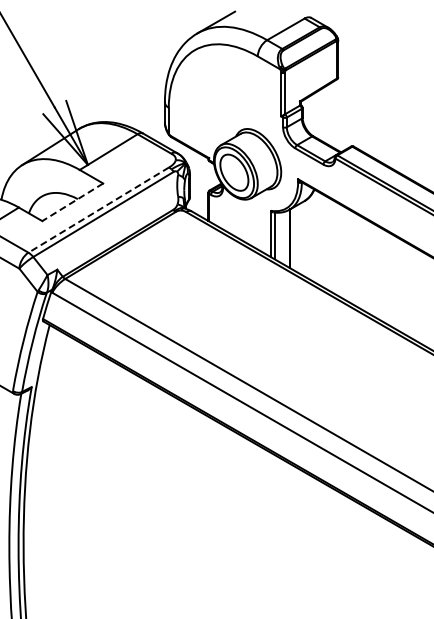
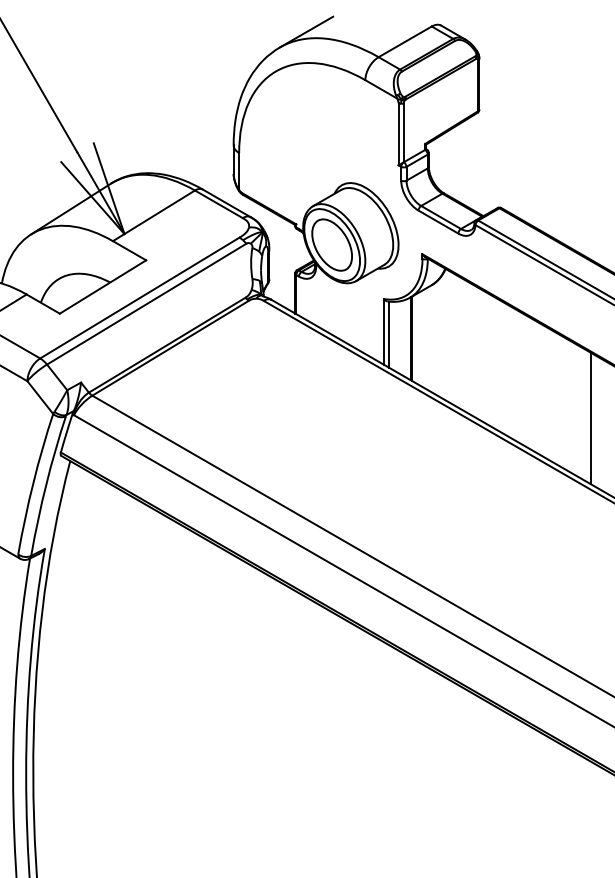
line: (72, 202) -> (102, 287), dashed -> solid
line: (98, 210) -> (139, 298), dashed -> solid
line: (417, 294) -> (591, 417), added

